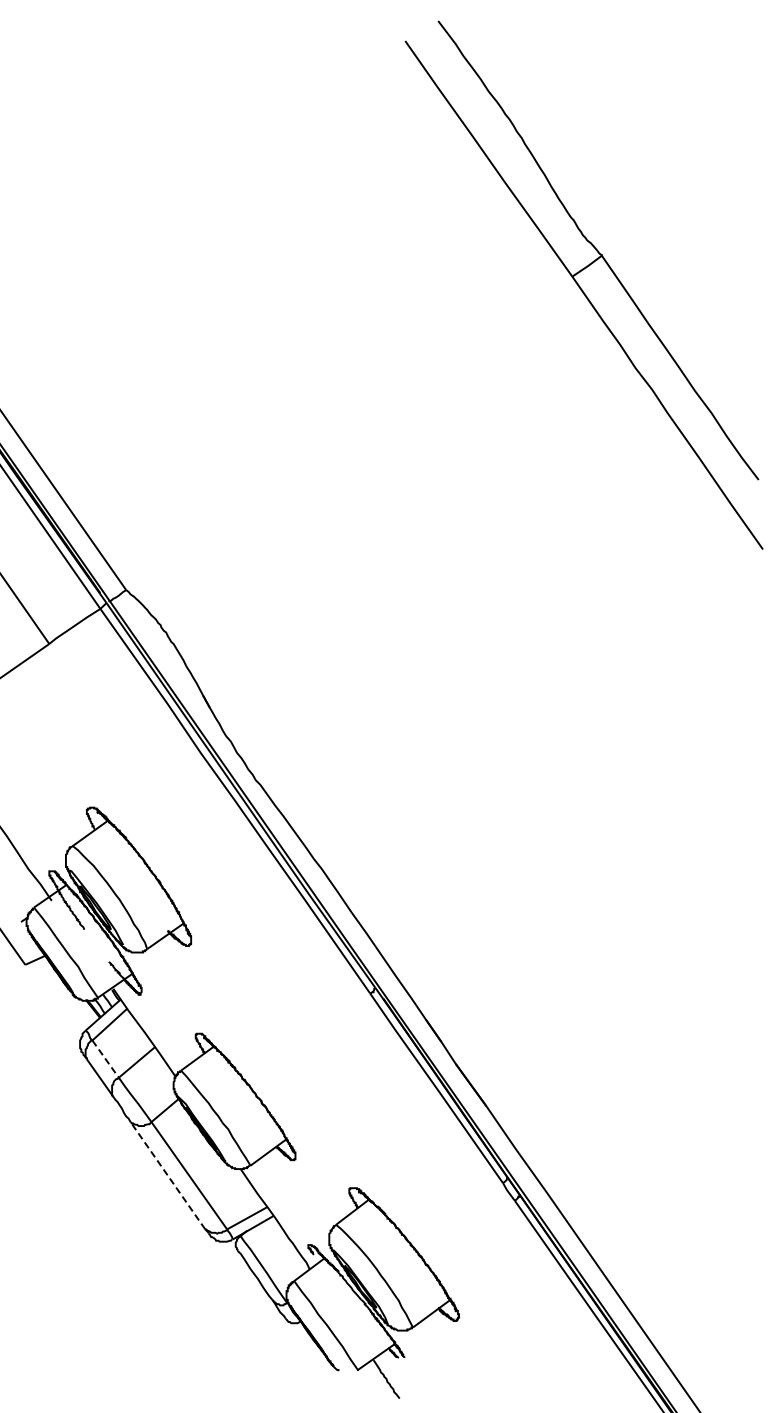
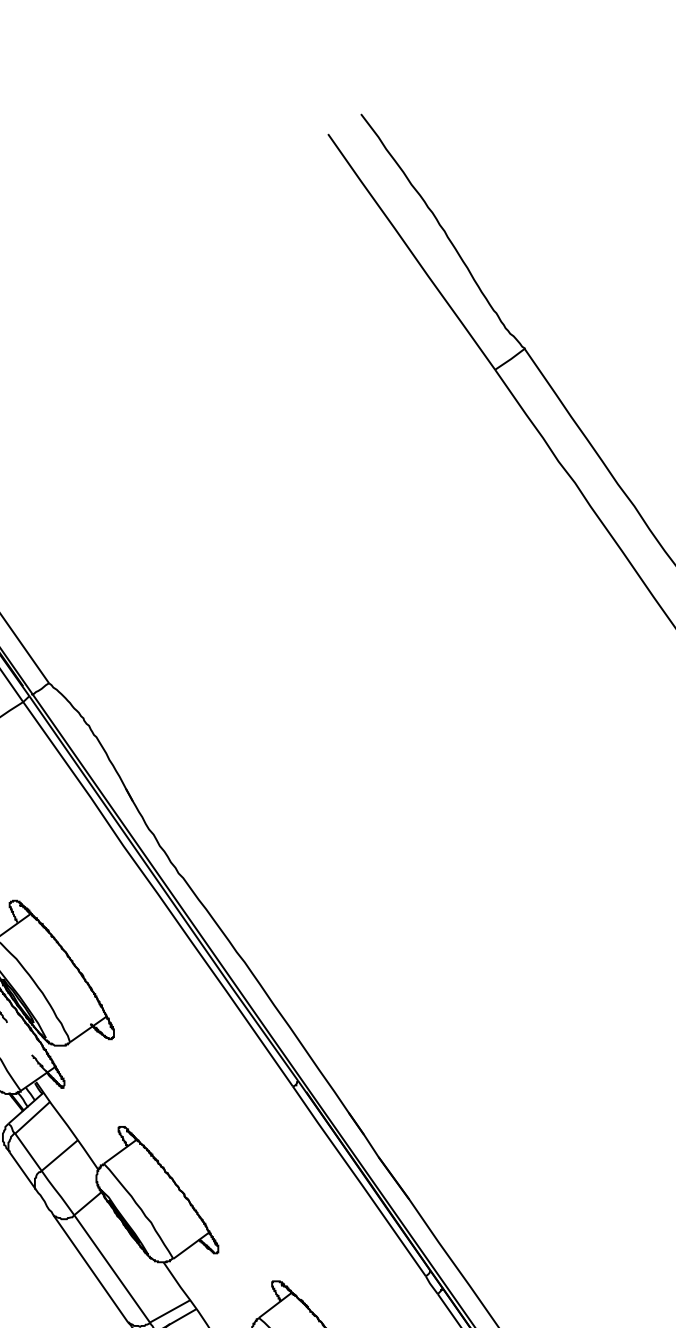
line: (105, 1059) -> (28, 1152), dashed -> solid
line: (167, 1175) -> (90, 1268), dashed -> solid

